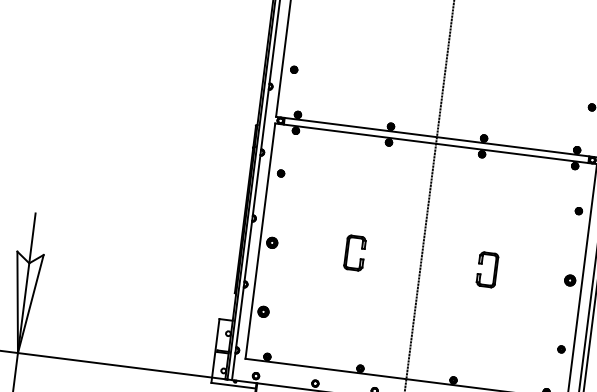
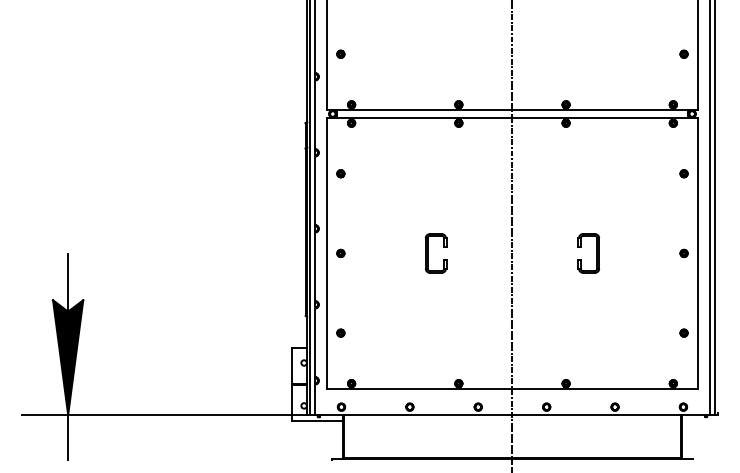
part: (272, 241) -> (340, 252), size x0.62
part: (569, 279) -> (683, 252), size x0.62
fill: (24, 303) -> (68, 357), added
part: (263, 311) -> (340, 332), size x0.62

